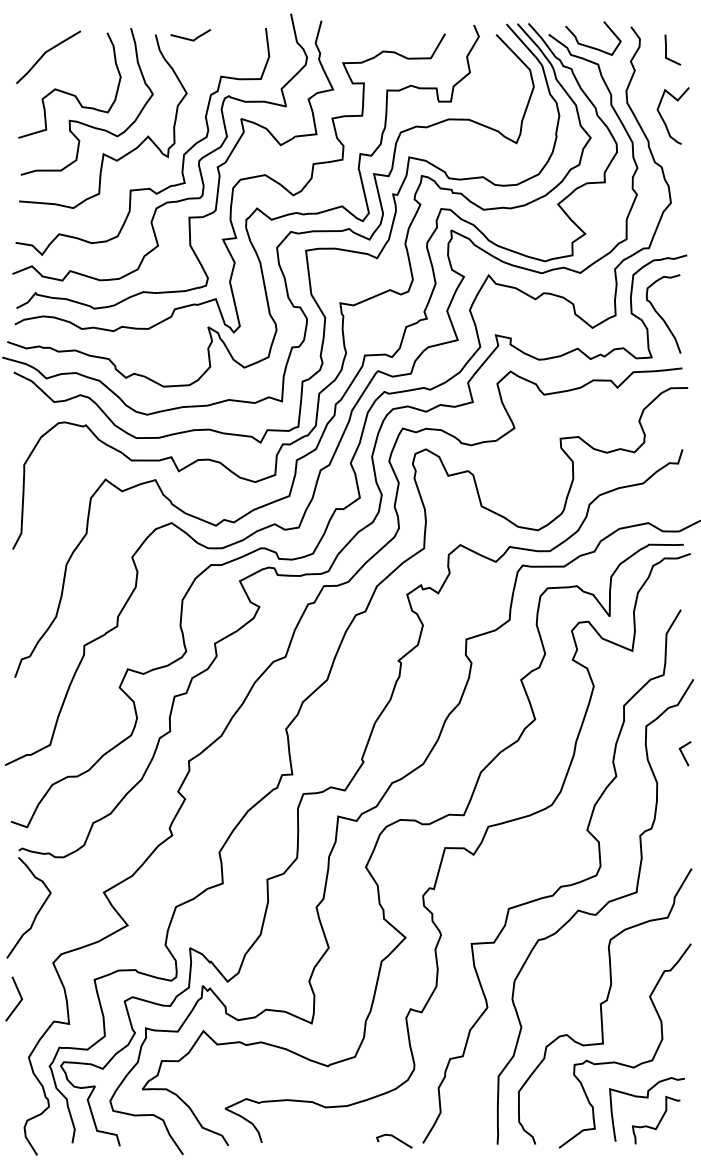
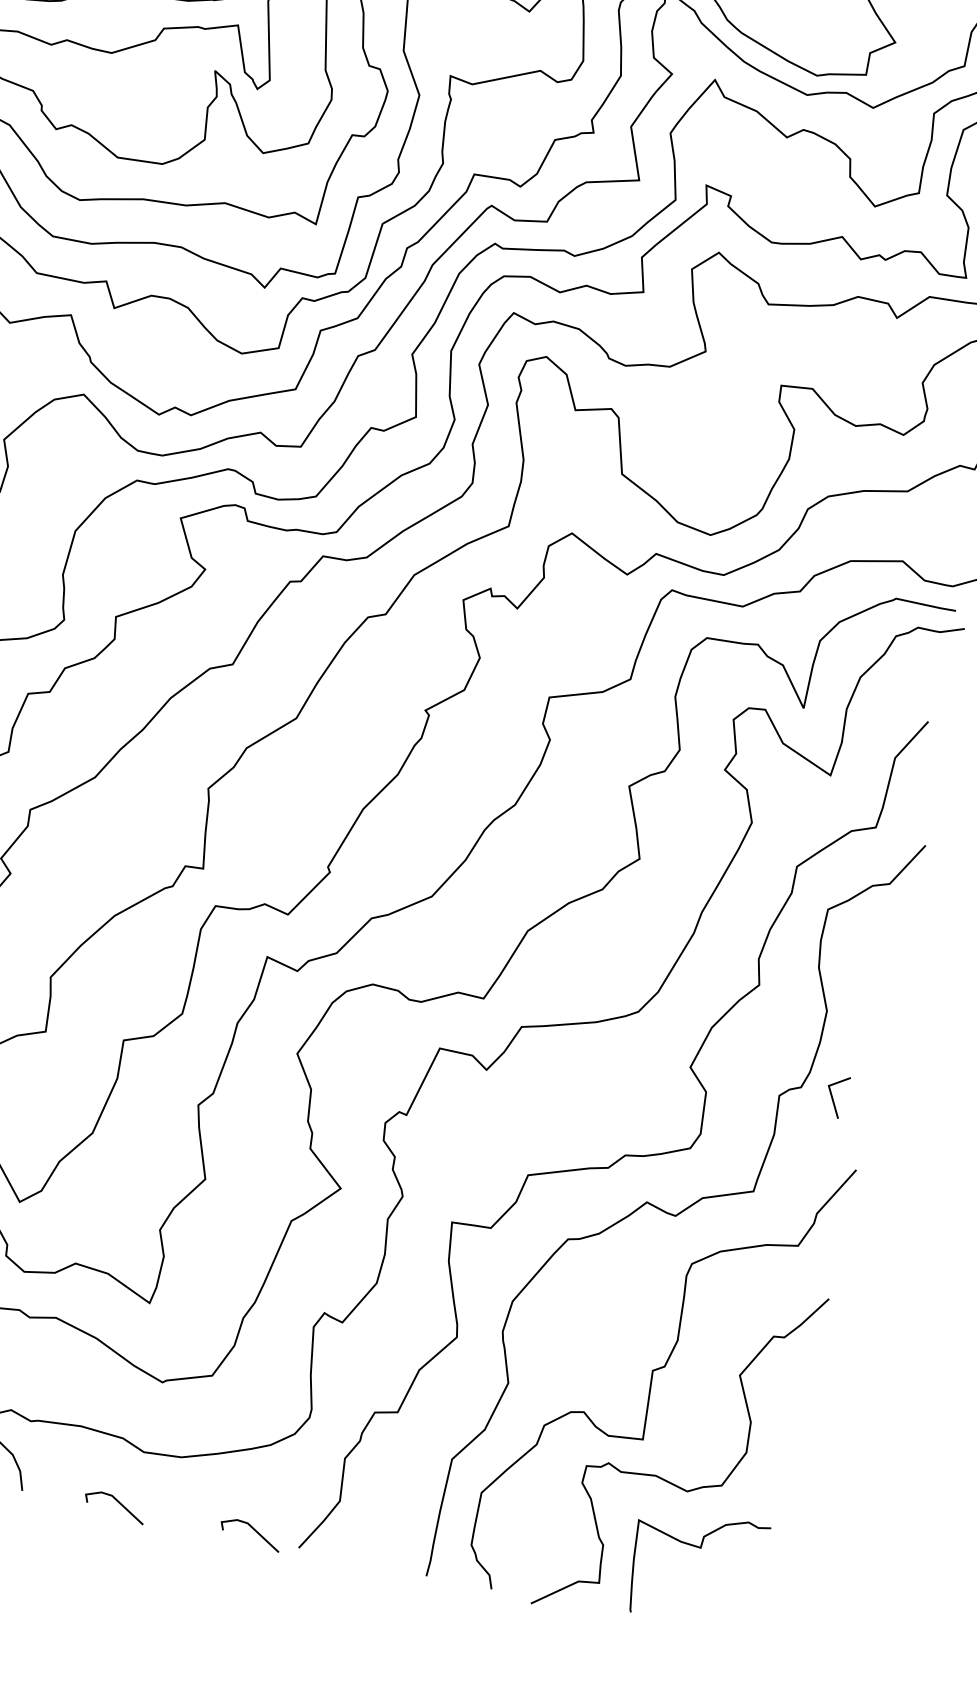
line: (683, 753) -> (833, 1095), moved
curve: (659, 1120) -> (713, 1591), removed
line: (315, 1138) -> (115, 1502), added

